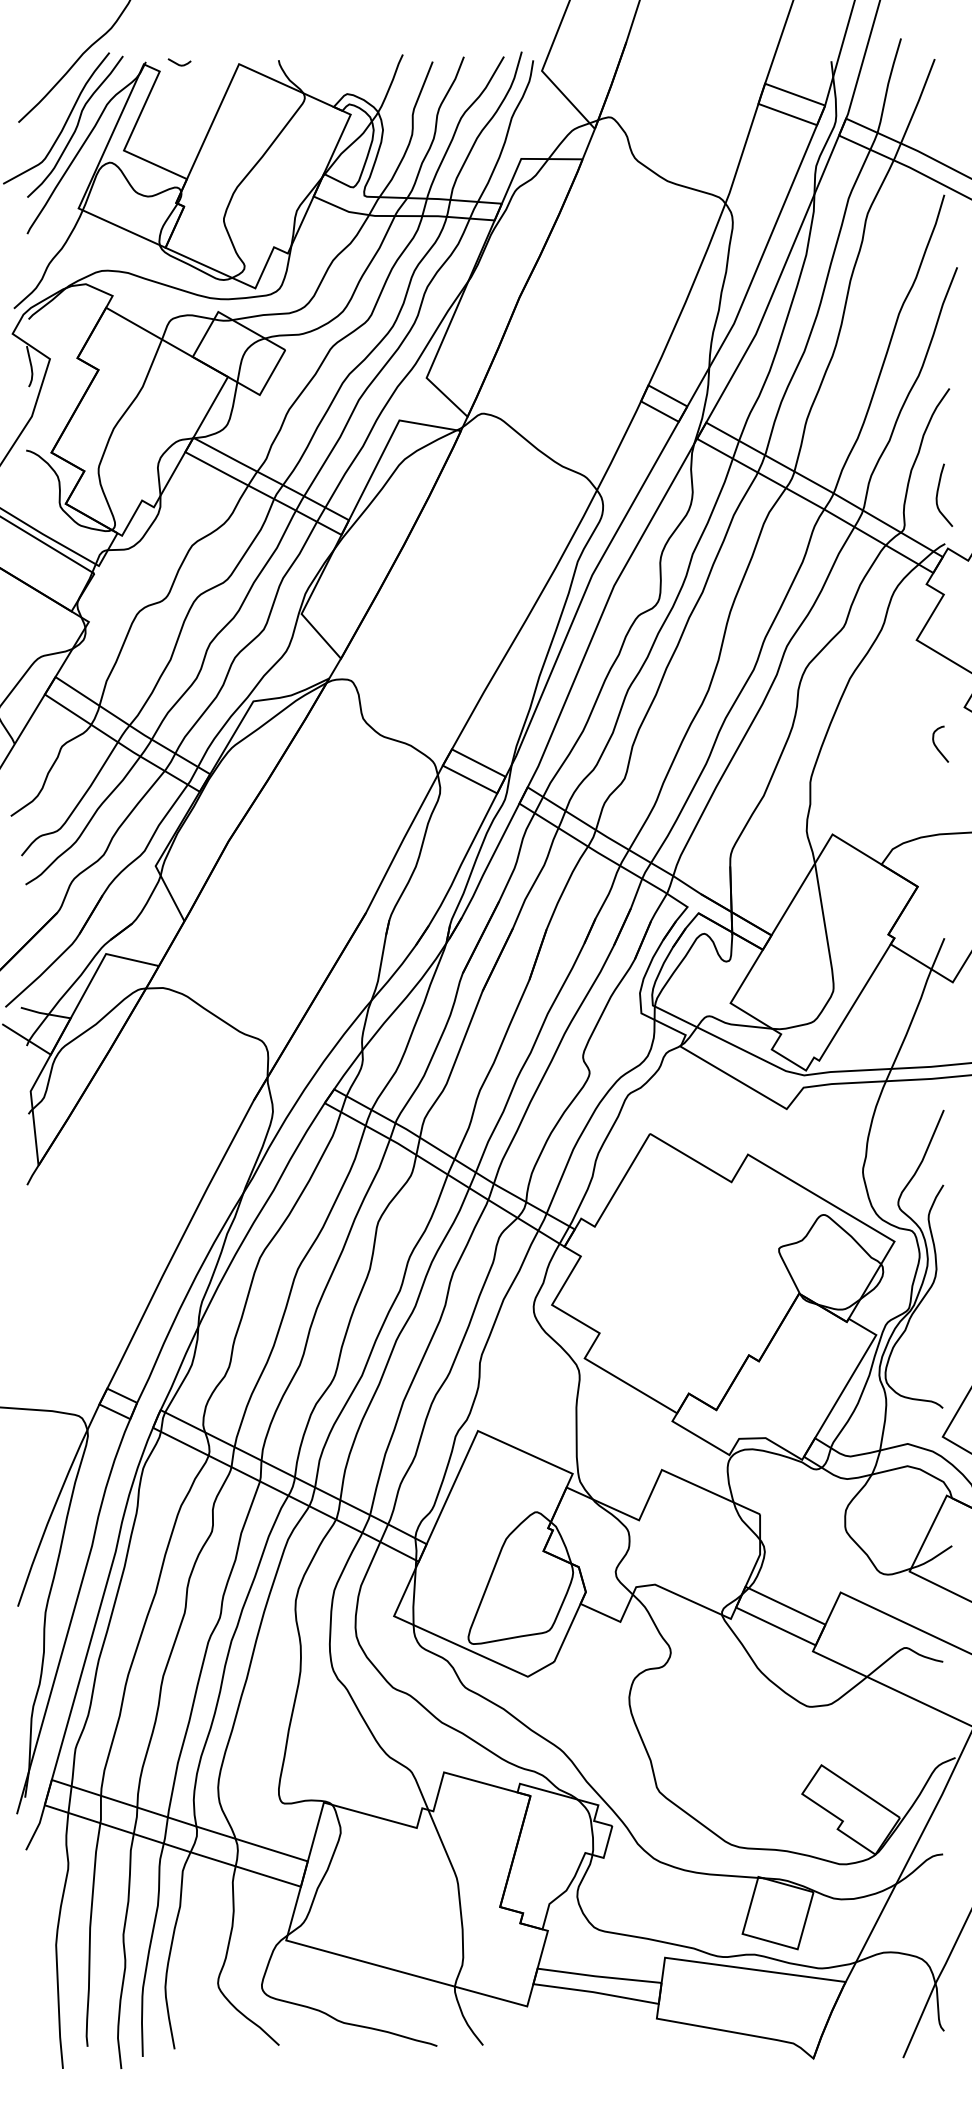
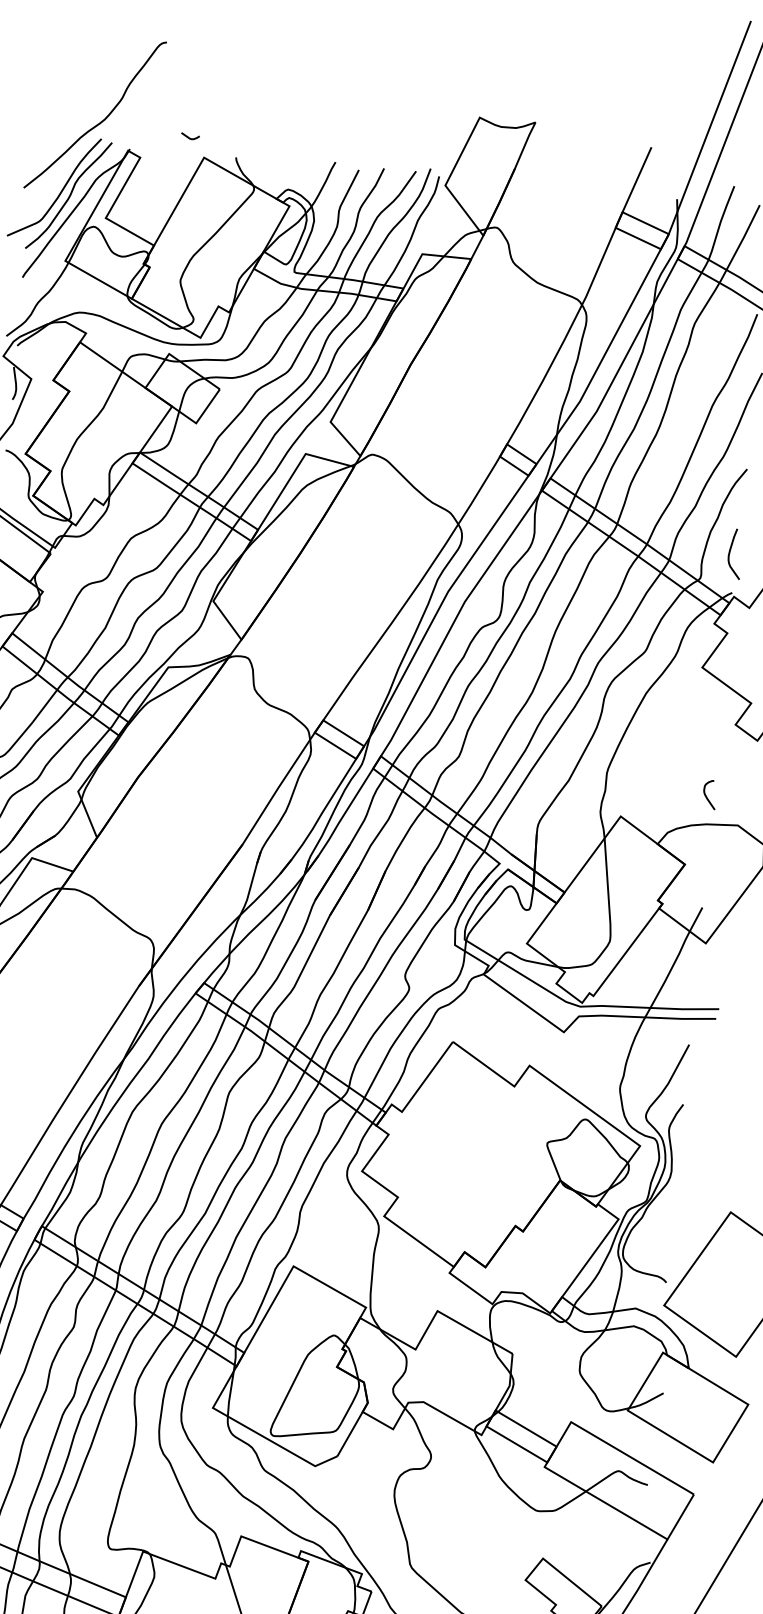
curve: (178, 63) -> (189, 137), moved
curve: (936, 745) -> (706, 795), moved

